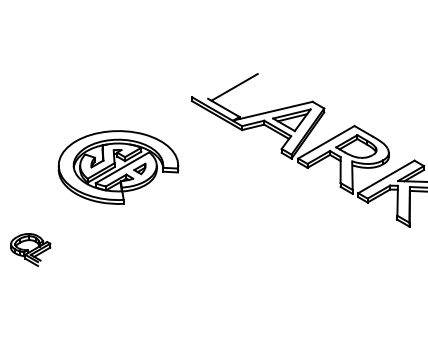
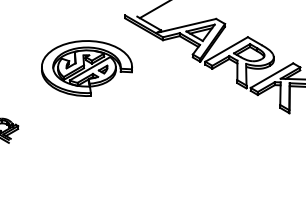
part: (118, 167) -> (87, 68), moved

